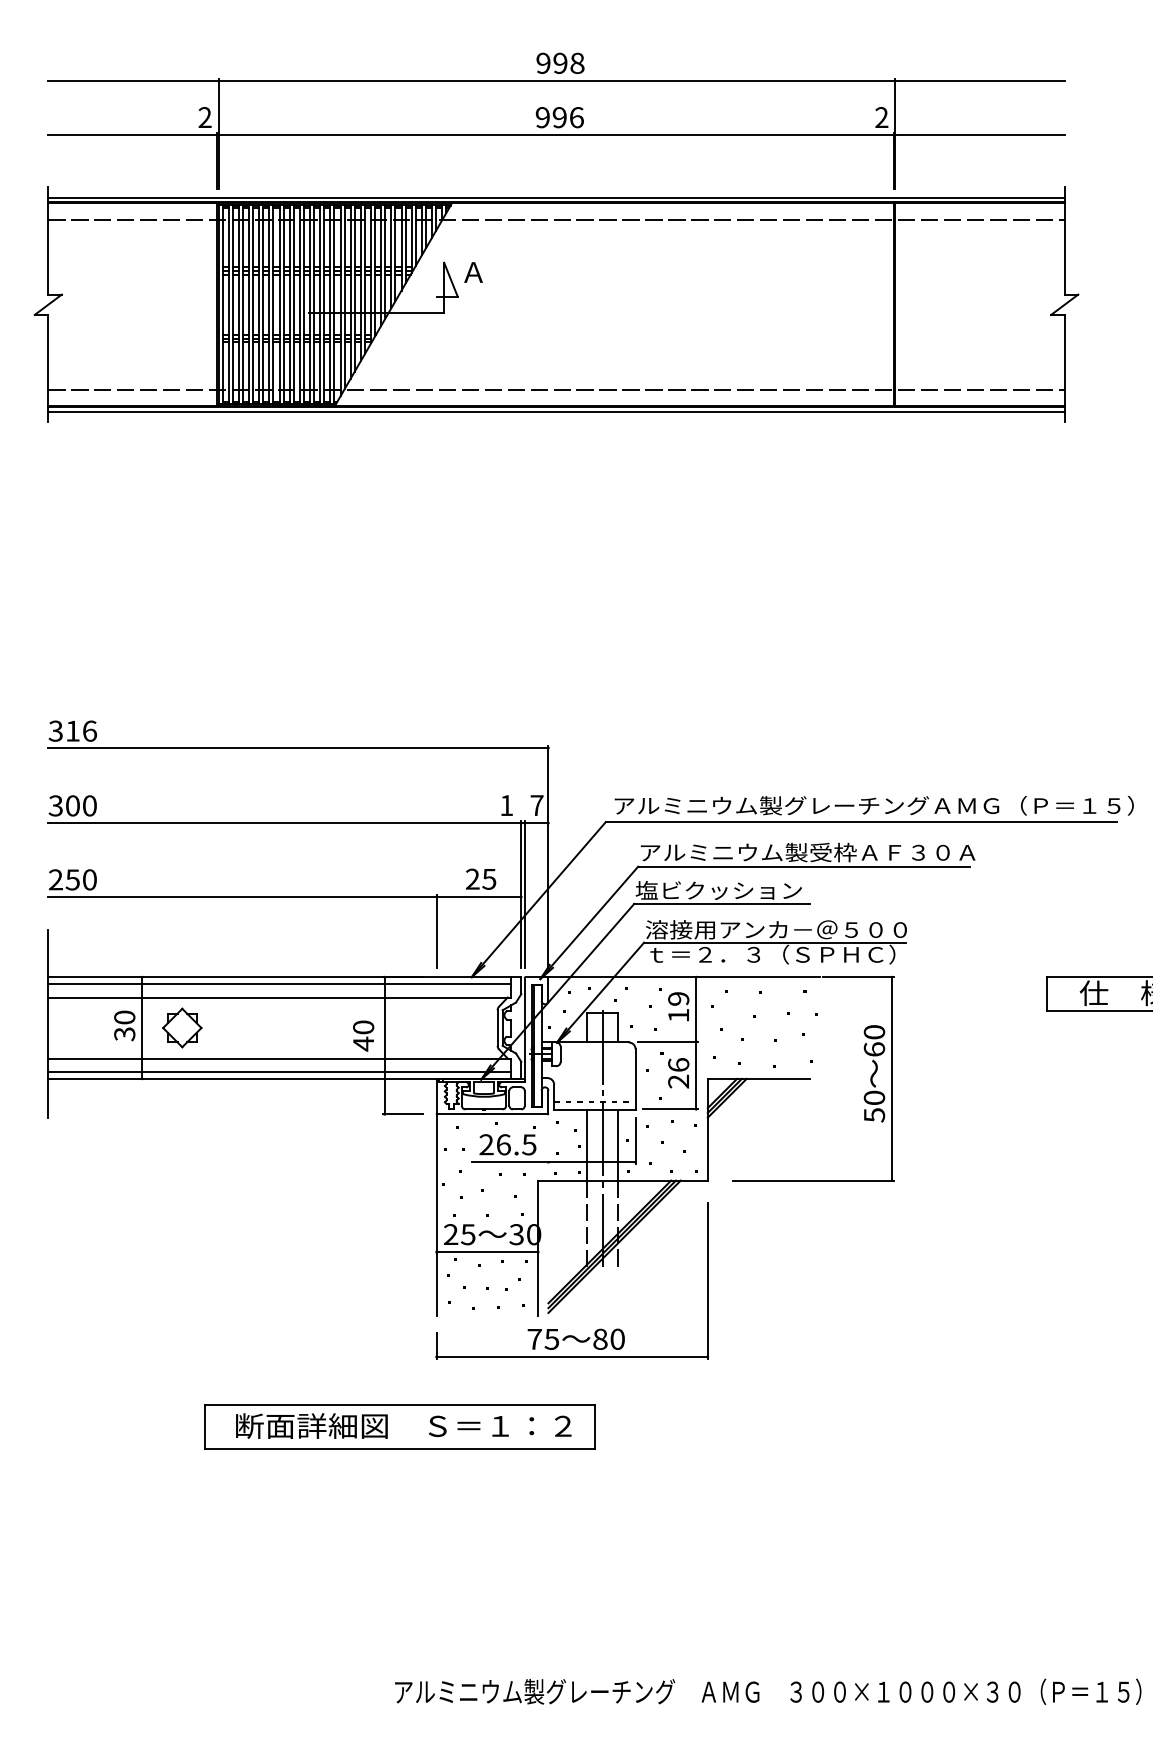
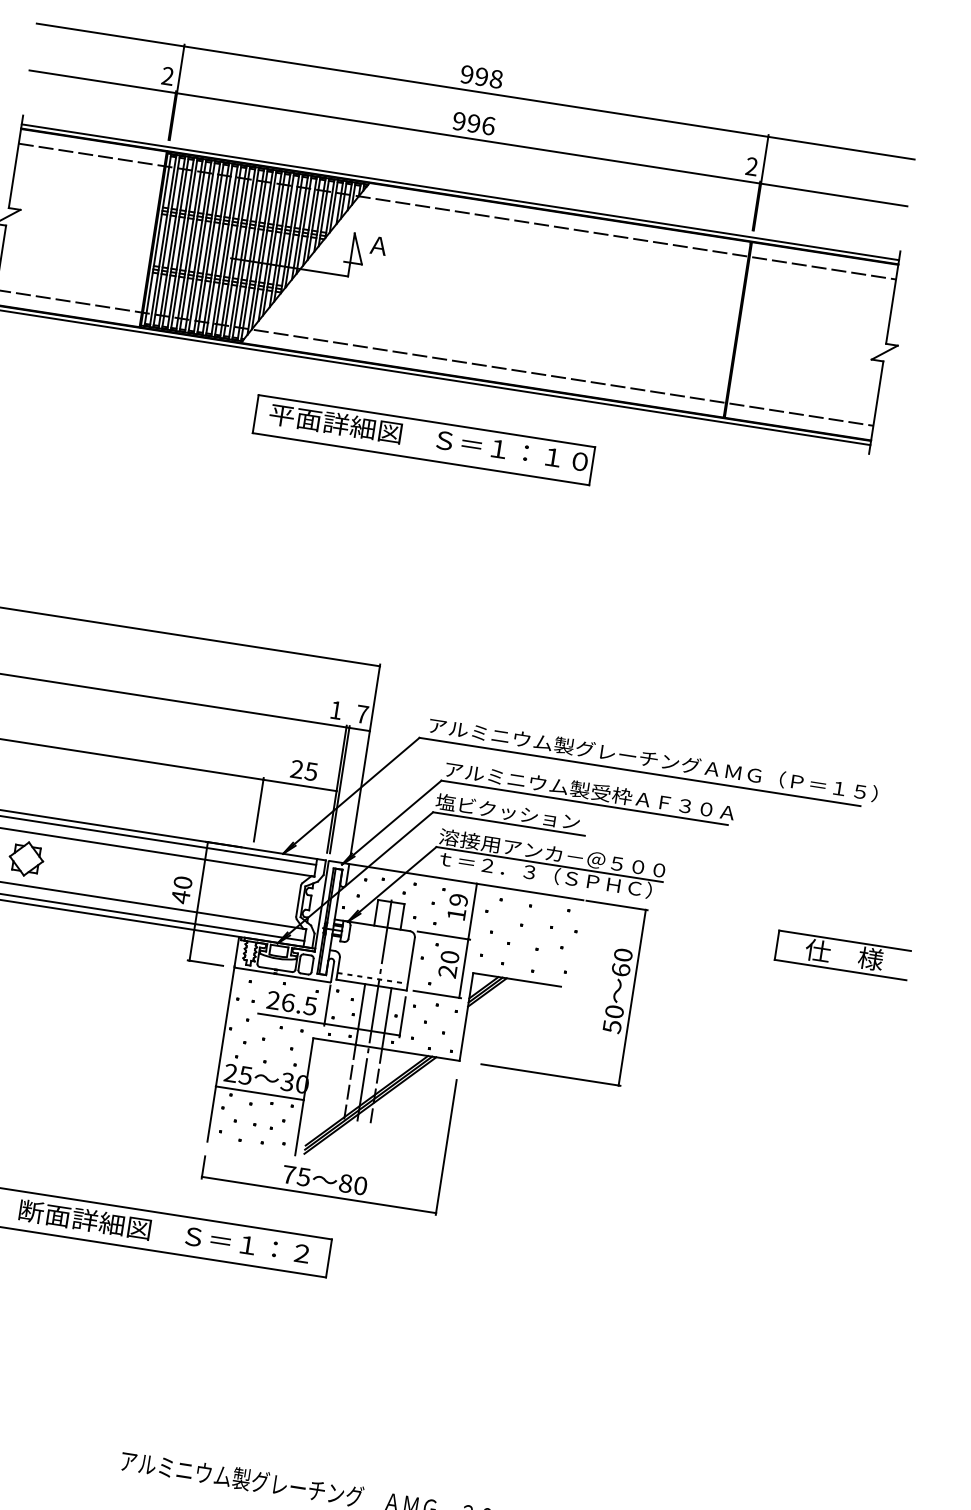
part: (558, 484) -> (423, 440), added
text: (678, 1064) -> (449, 956), 26 -> 20
line: (548, 1141) -> (327, 1005), added

